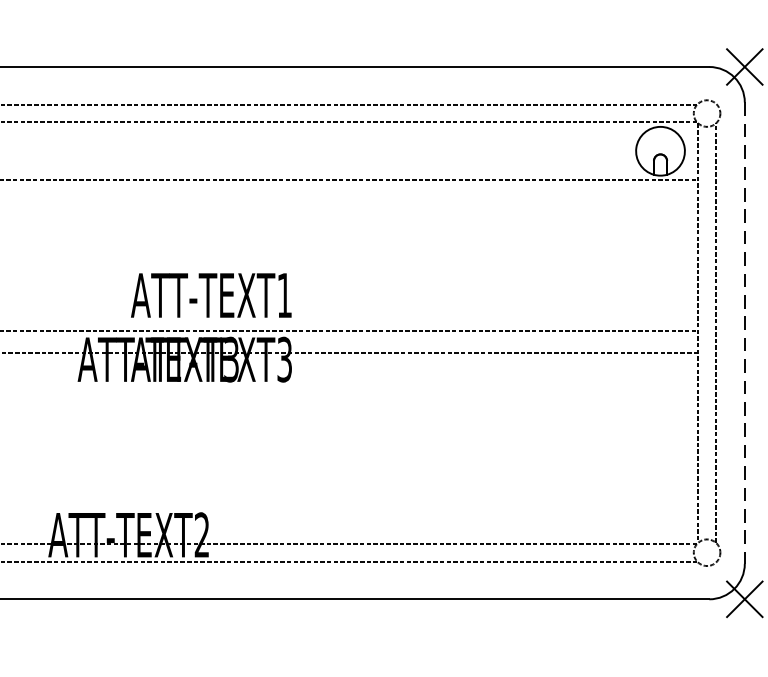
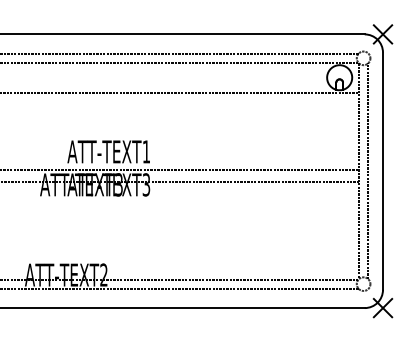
line: (745, 333) -> (383, 171), dashed -> solid

